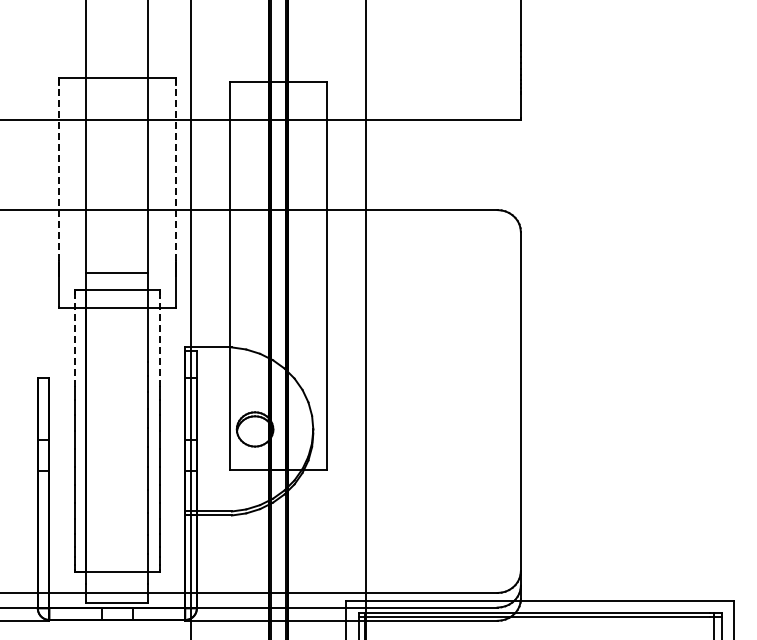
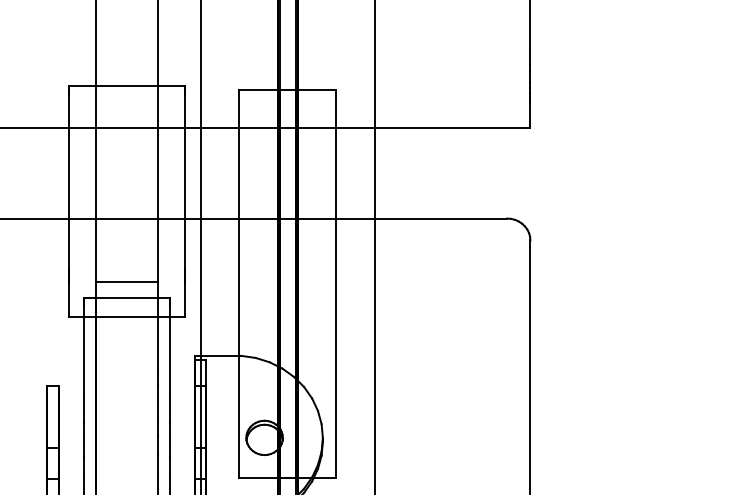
line: (59, 173) -> (69, 181), dashed -> solid
line: (175, 173) -> (185, 181), dashed -> solid
line: (74, 341) -> (84, 349), dashed -> solid
line: (160, 341) -> (170, 349), dashed -> solid

